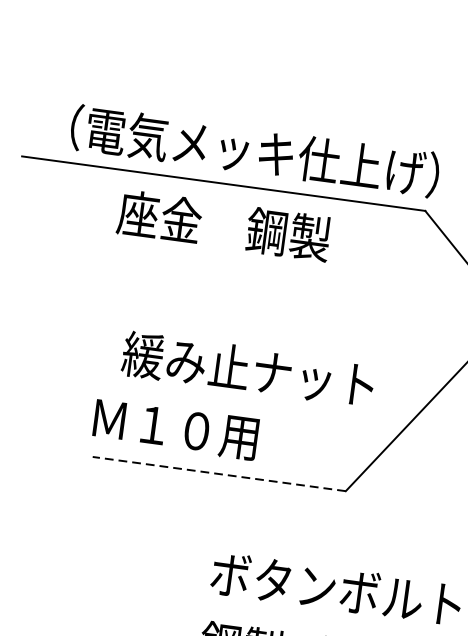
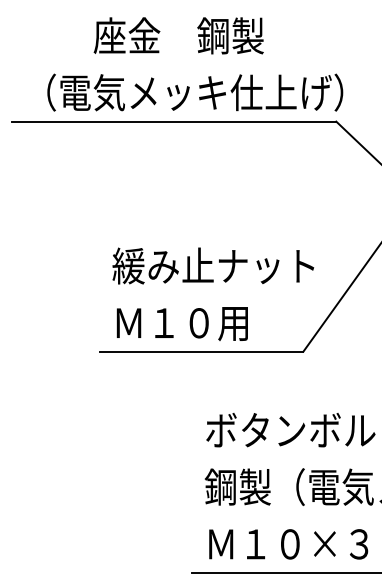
text: (223, 225) -> (178, 35), moved
text: (174, 428) -> (181, 323), moved
line: (219, 473) -> (201, 351), dashed -> solid

